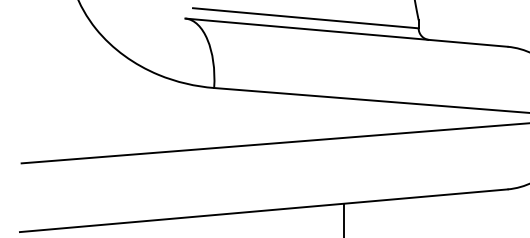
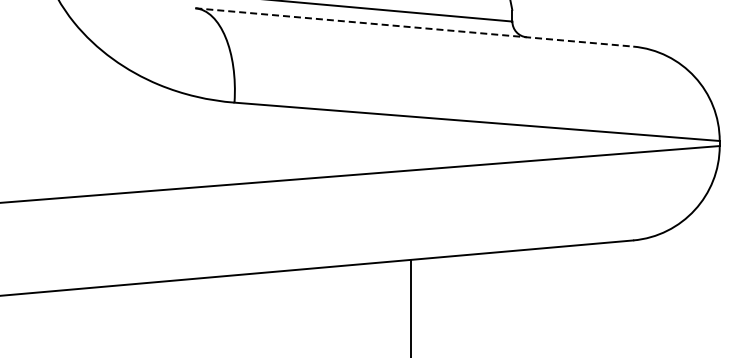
line: (346, 32) -> (414, 27), solid -> dashed

